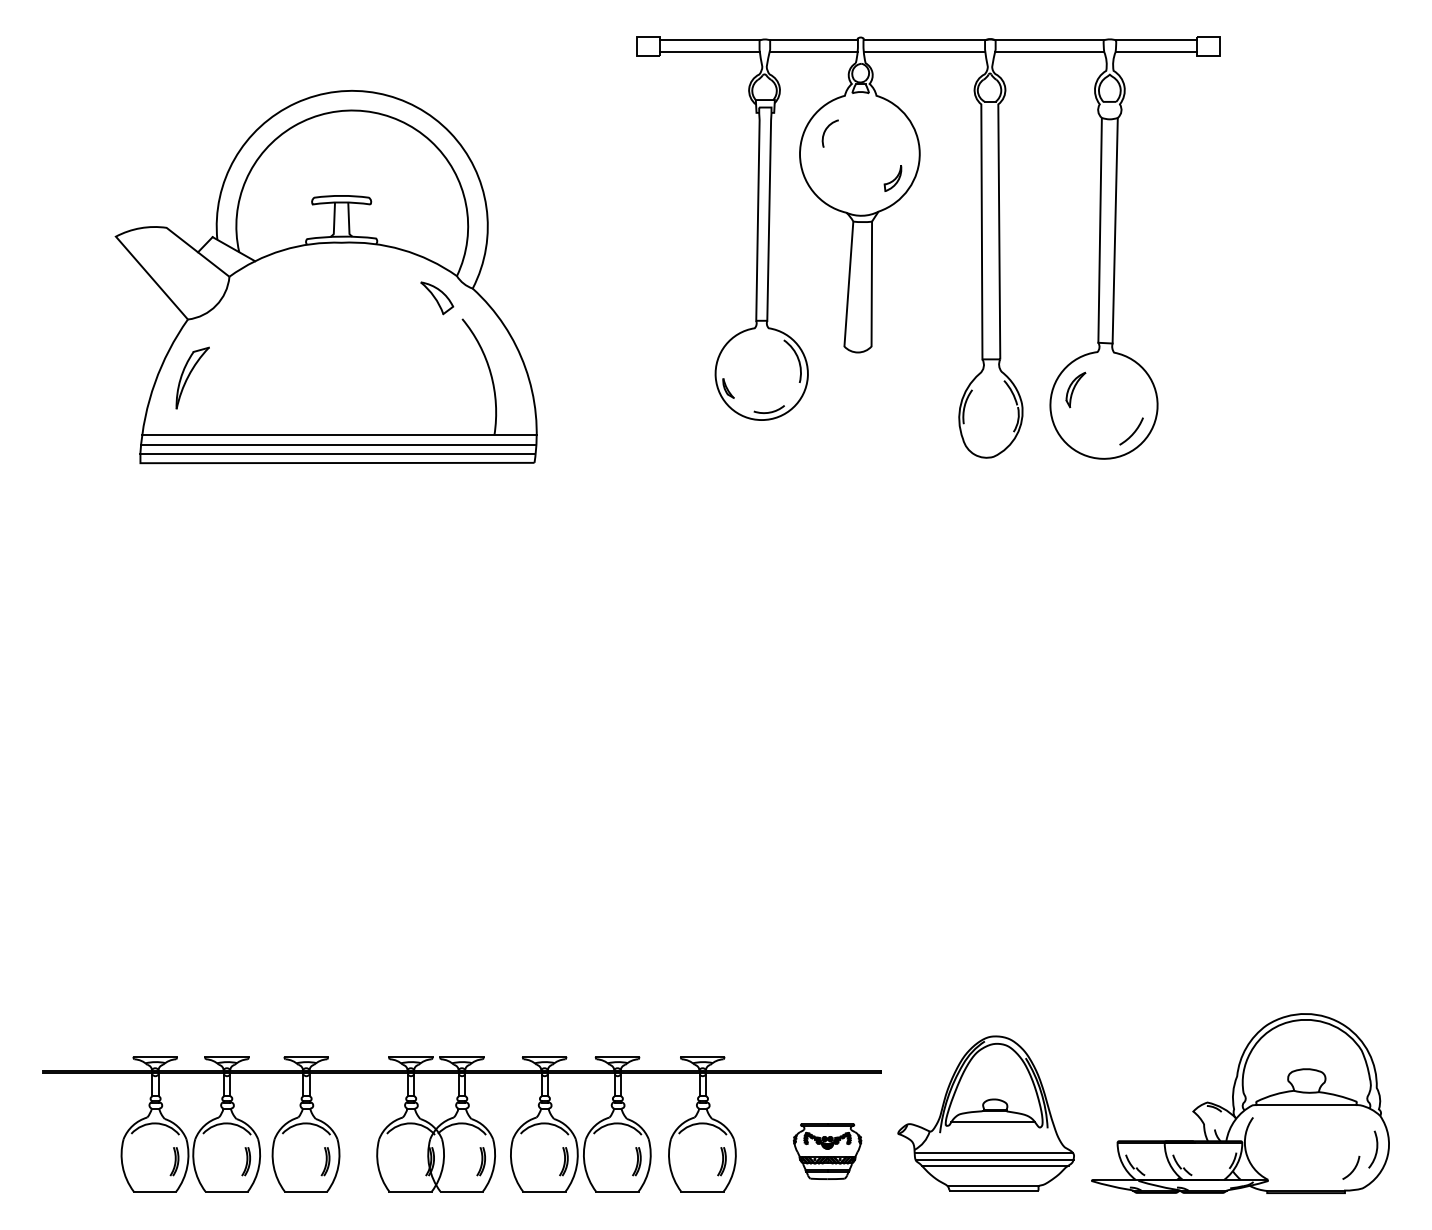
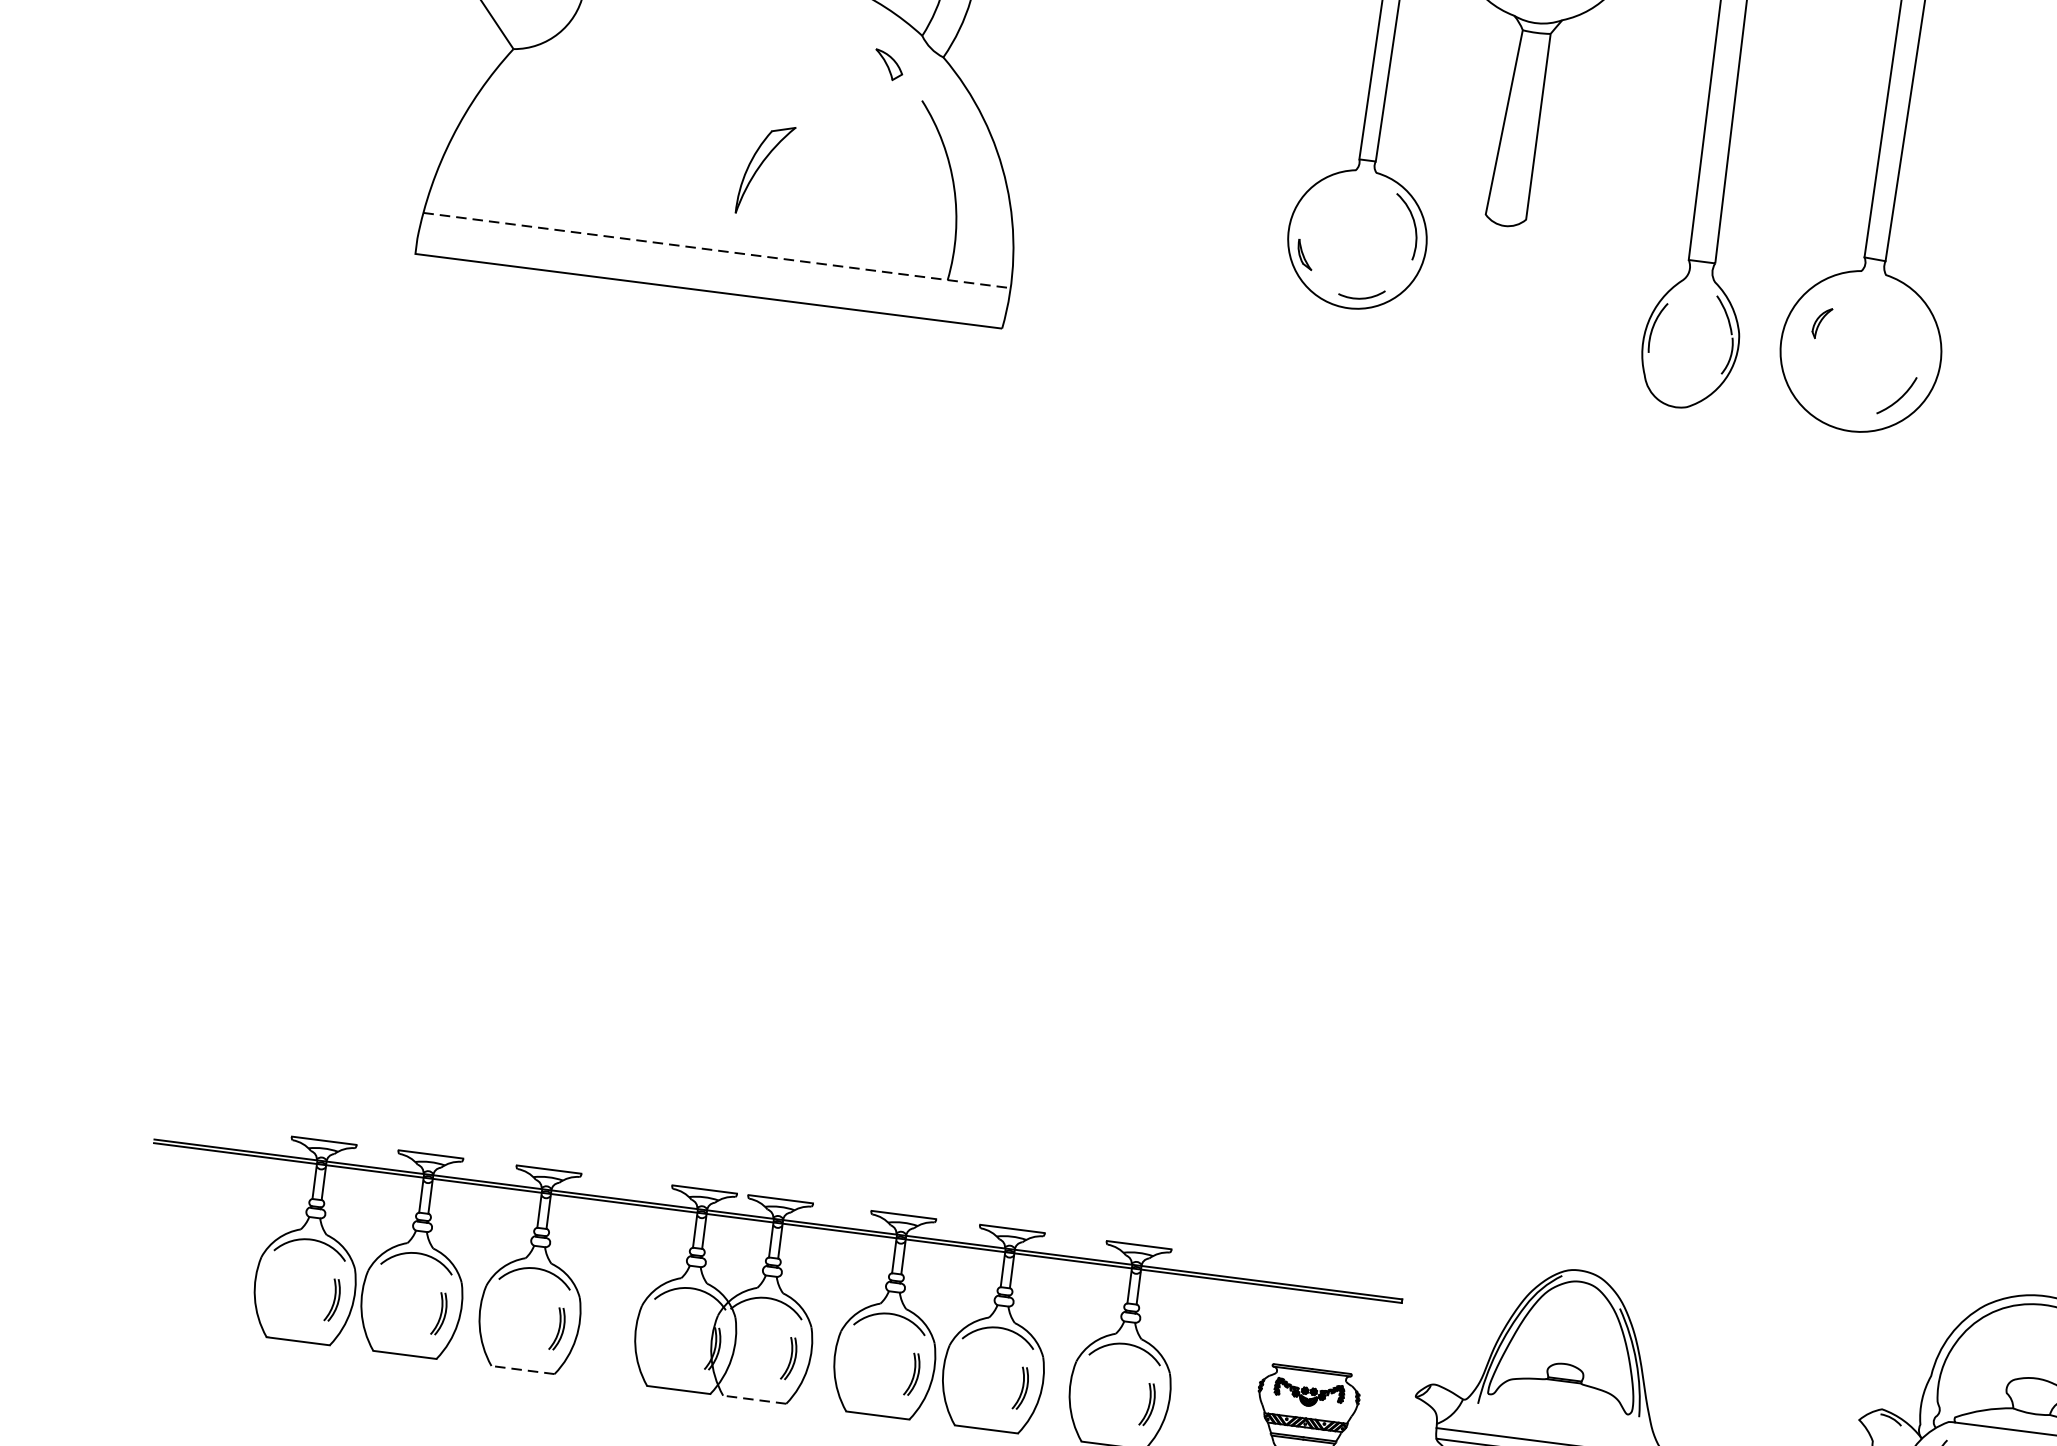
part: (437, 298) -> (889, 65), size x0.6
part: (192, 377) -> (765, 169), moved
part: (1075, 389) -> (1821, 322), size x0.6
line: (339, 435) -> (717, 250), solid -> dashed
line: (338, 445) -> (713, 265), removed
line: (337, 454) -> (710, 278), removed
line: (993, 1122) -> (1559, 1398), removed
line: (305, 1191) -> (522, 1369), solid -> dashed
line: (461, 1191) -> (754, 1399), solid -> dashed

